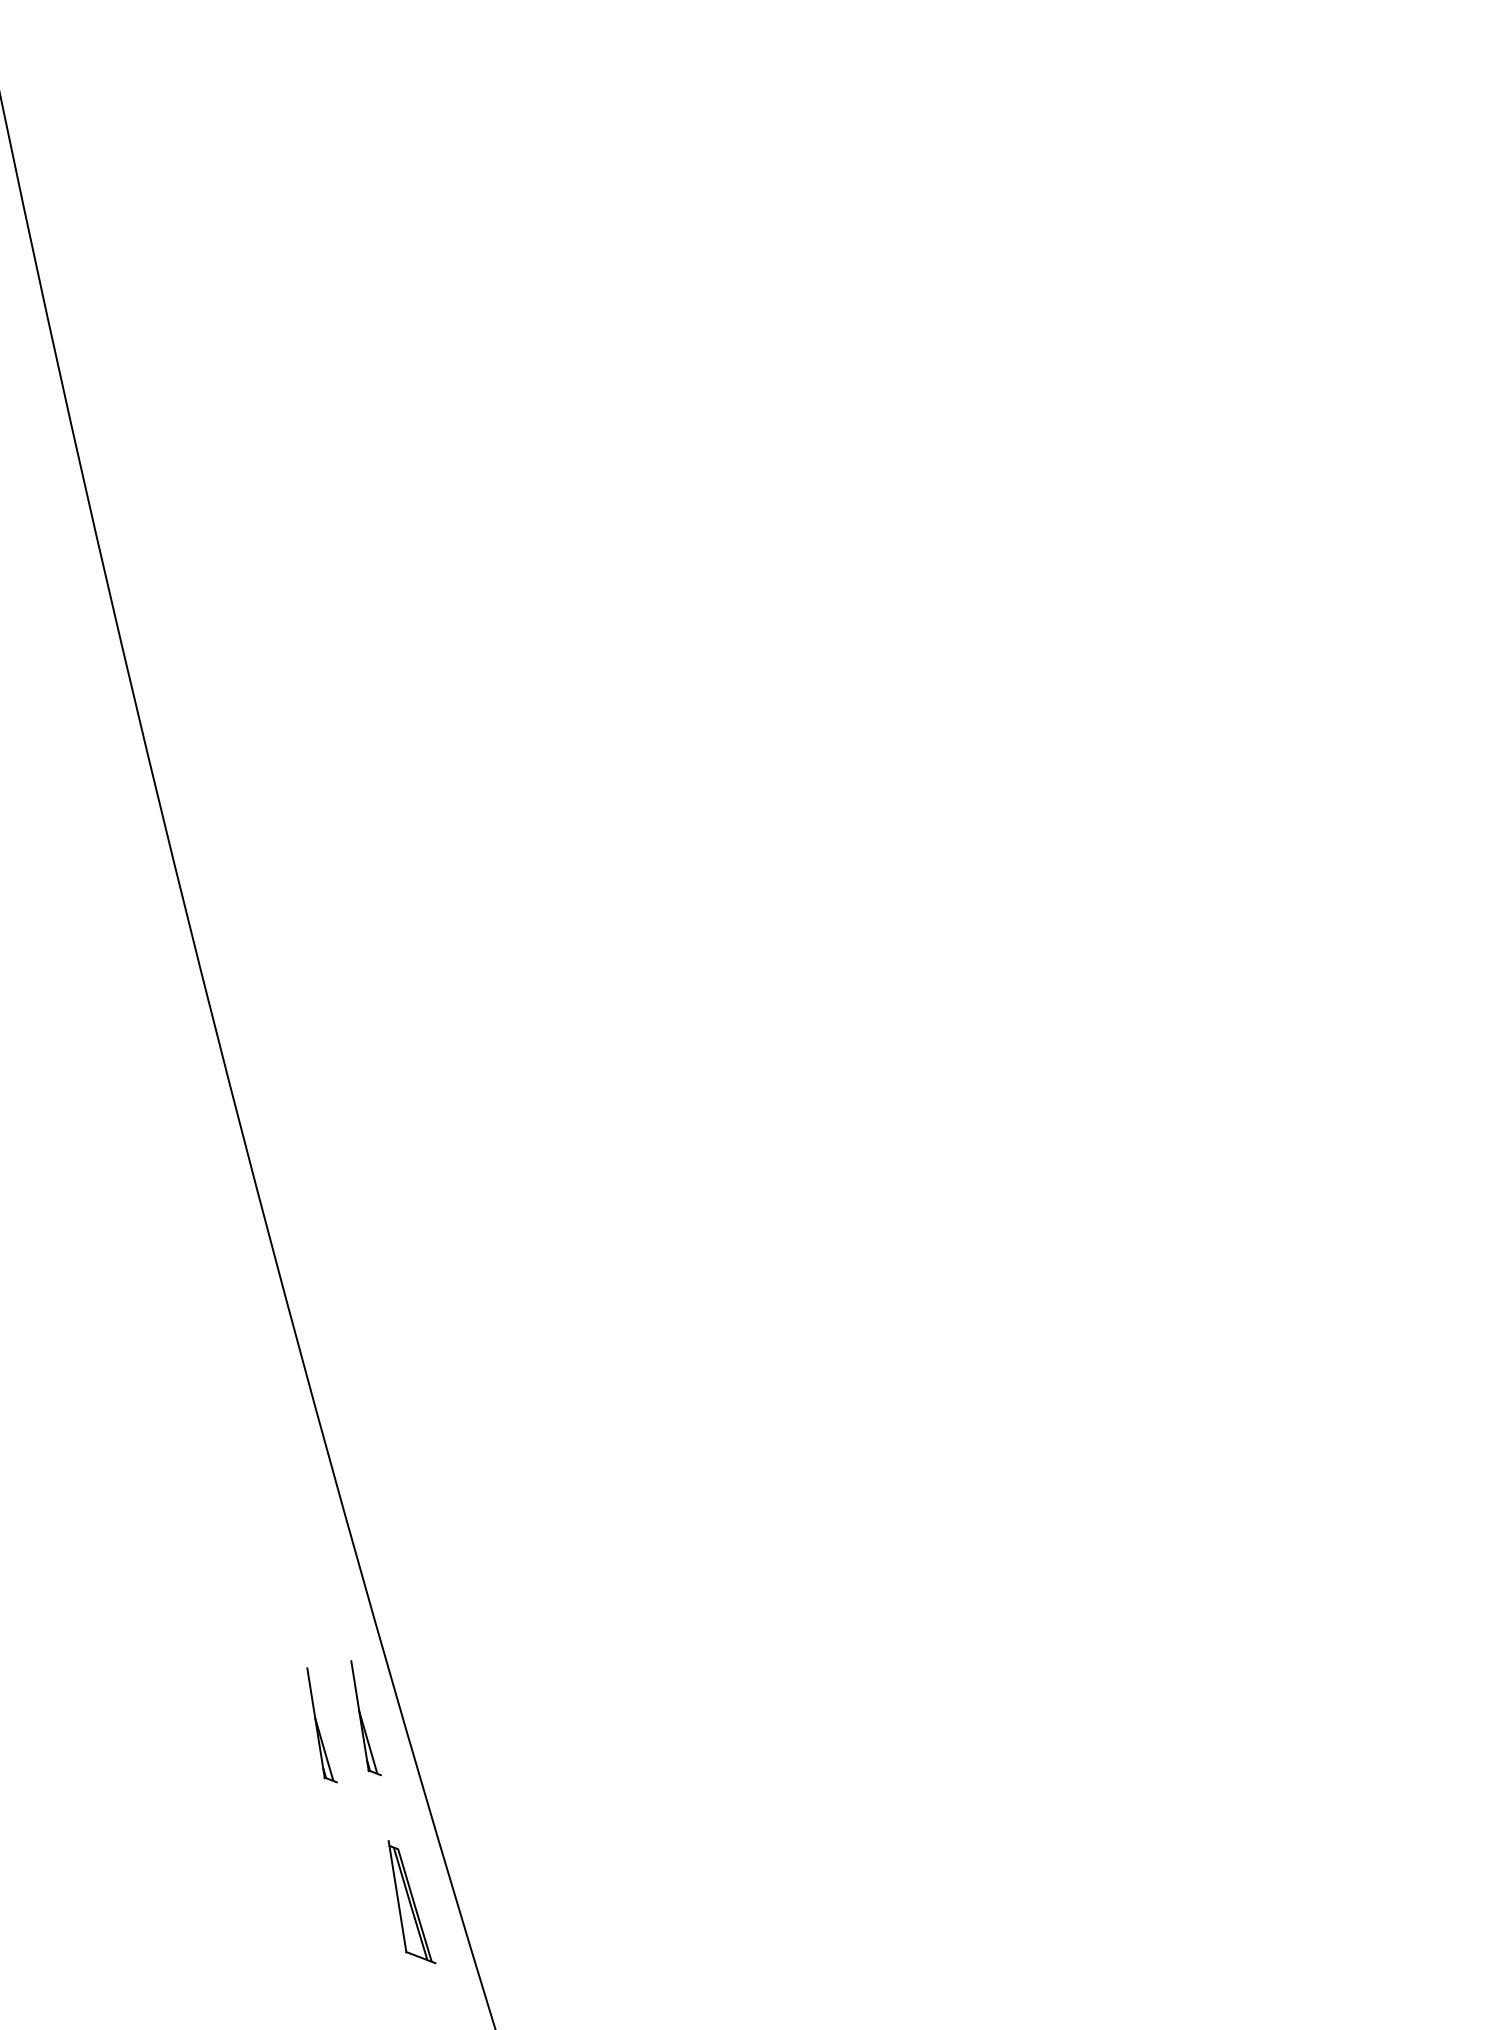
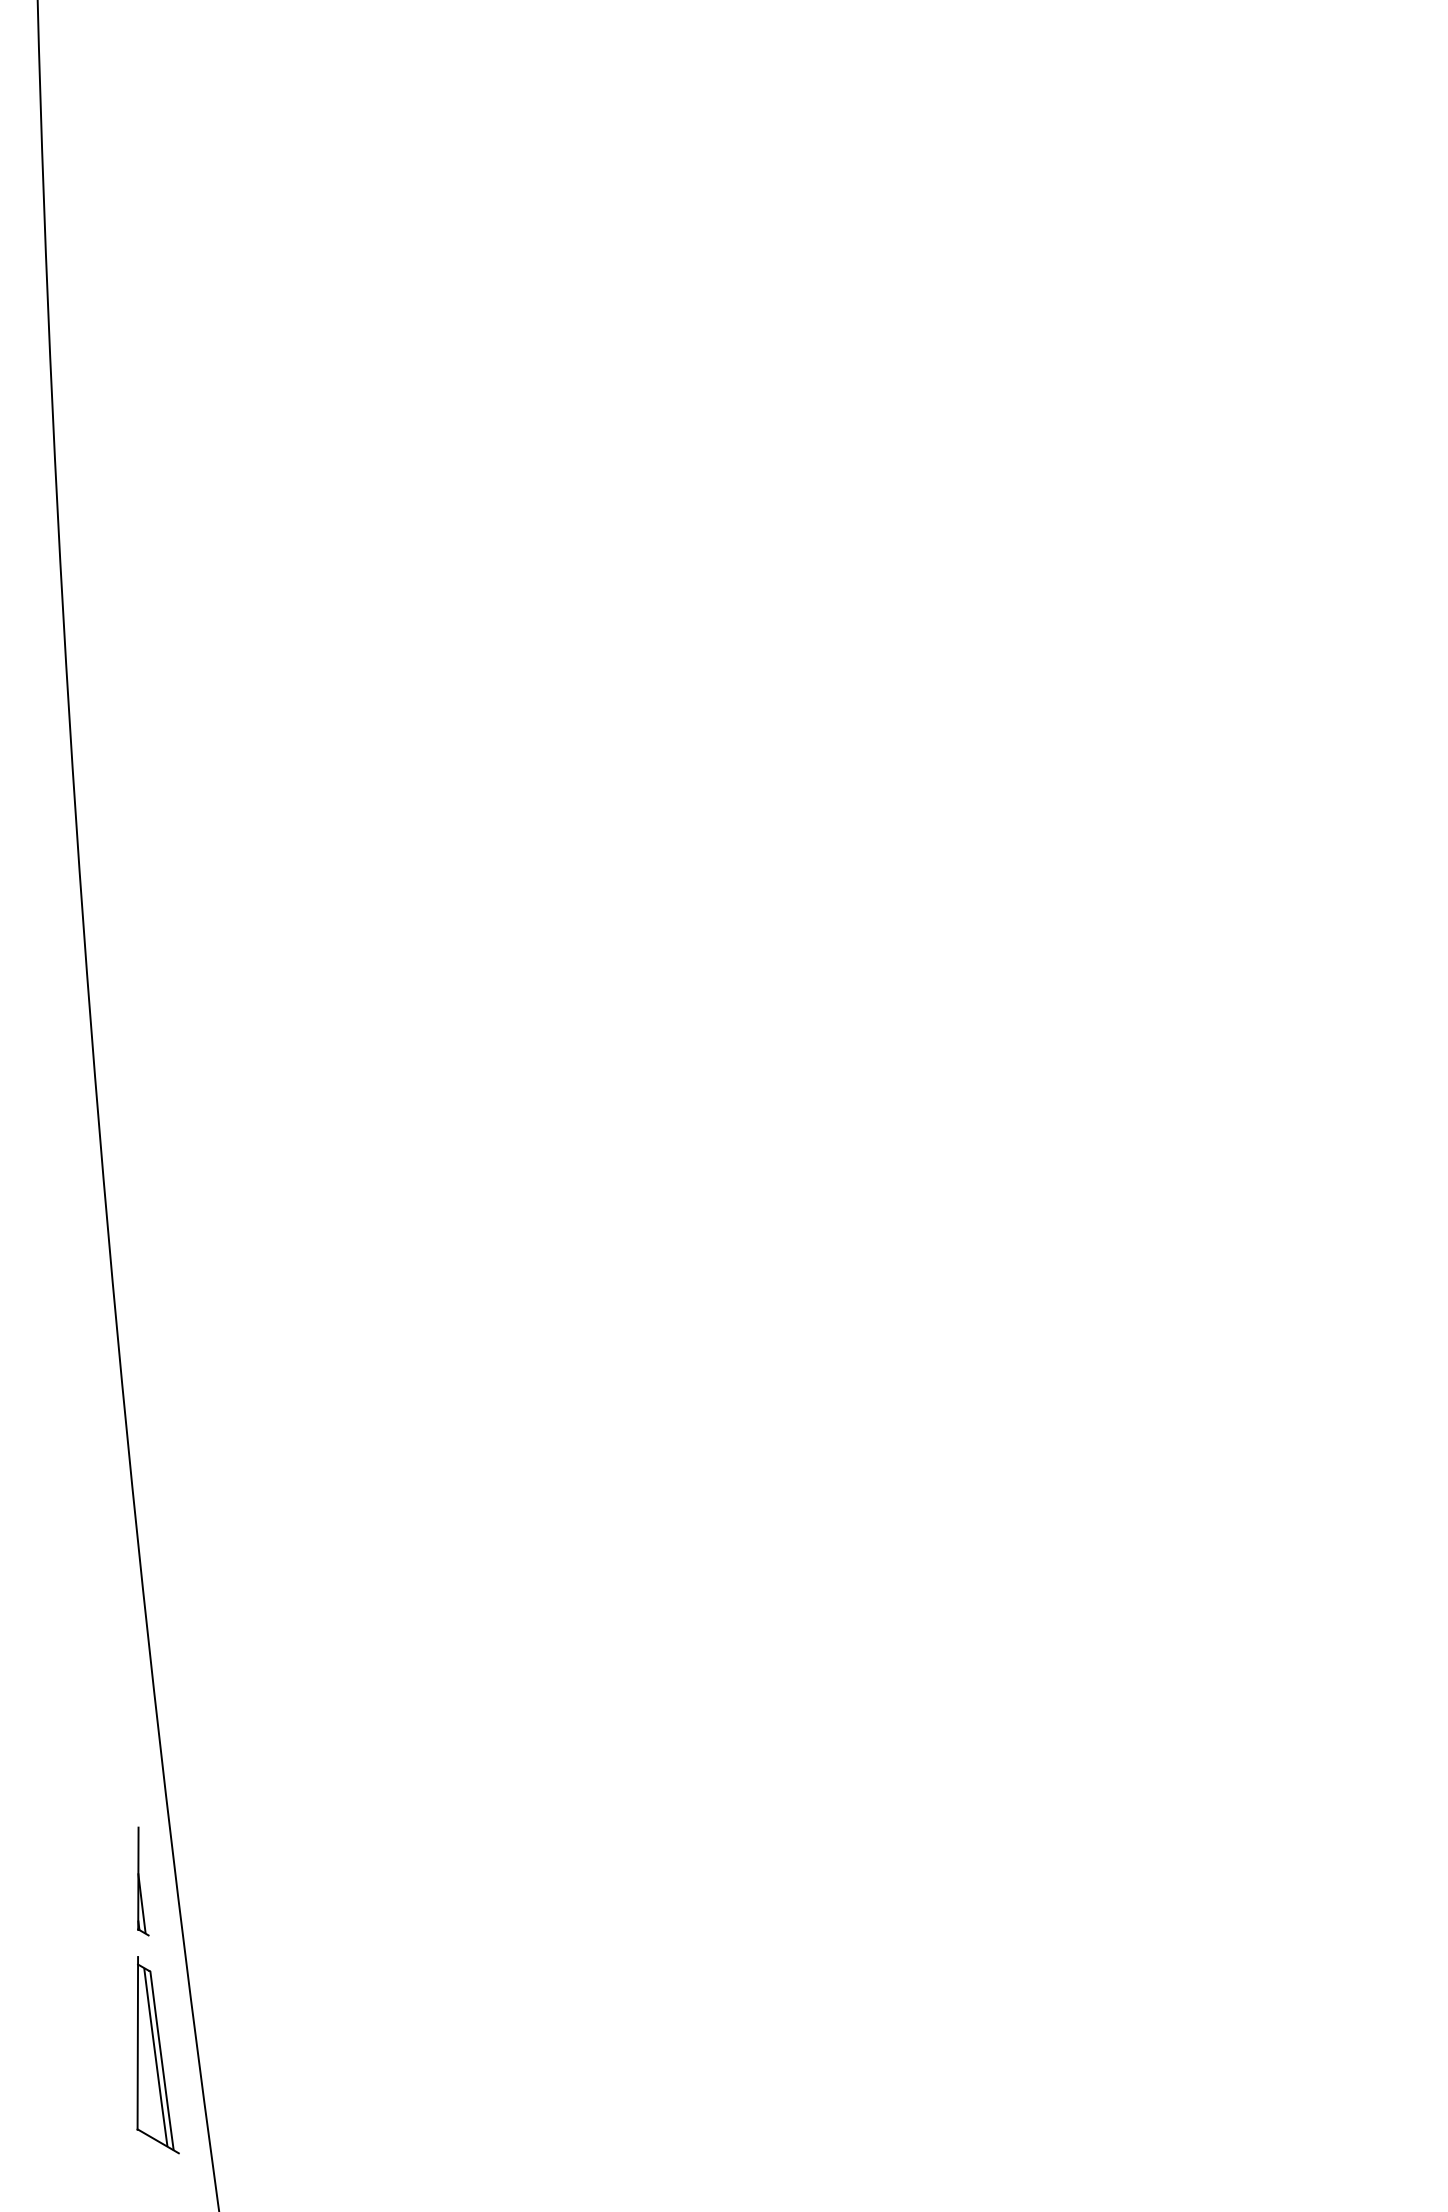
part: (322, 1725) -> (102, 1881), removed
part: (411, 1902) -> (157, 2055), size x1.67

